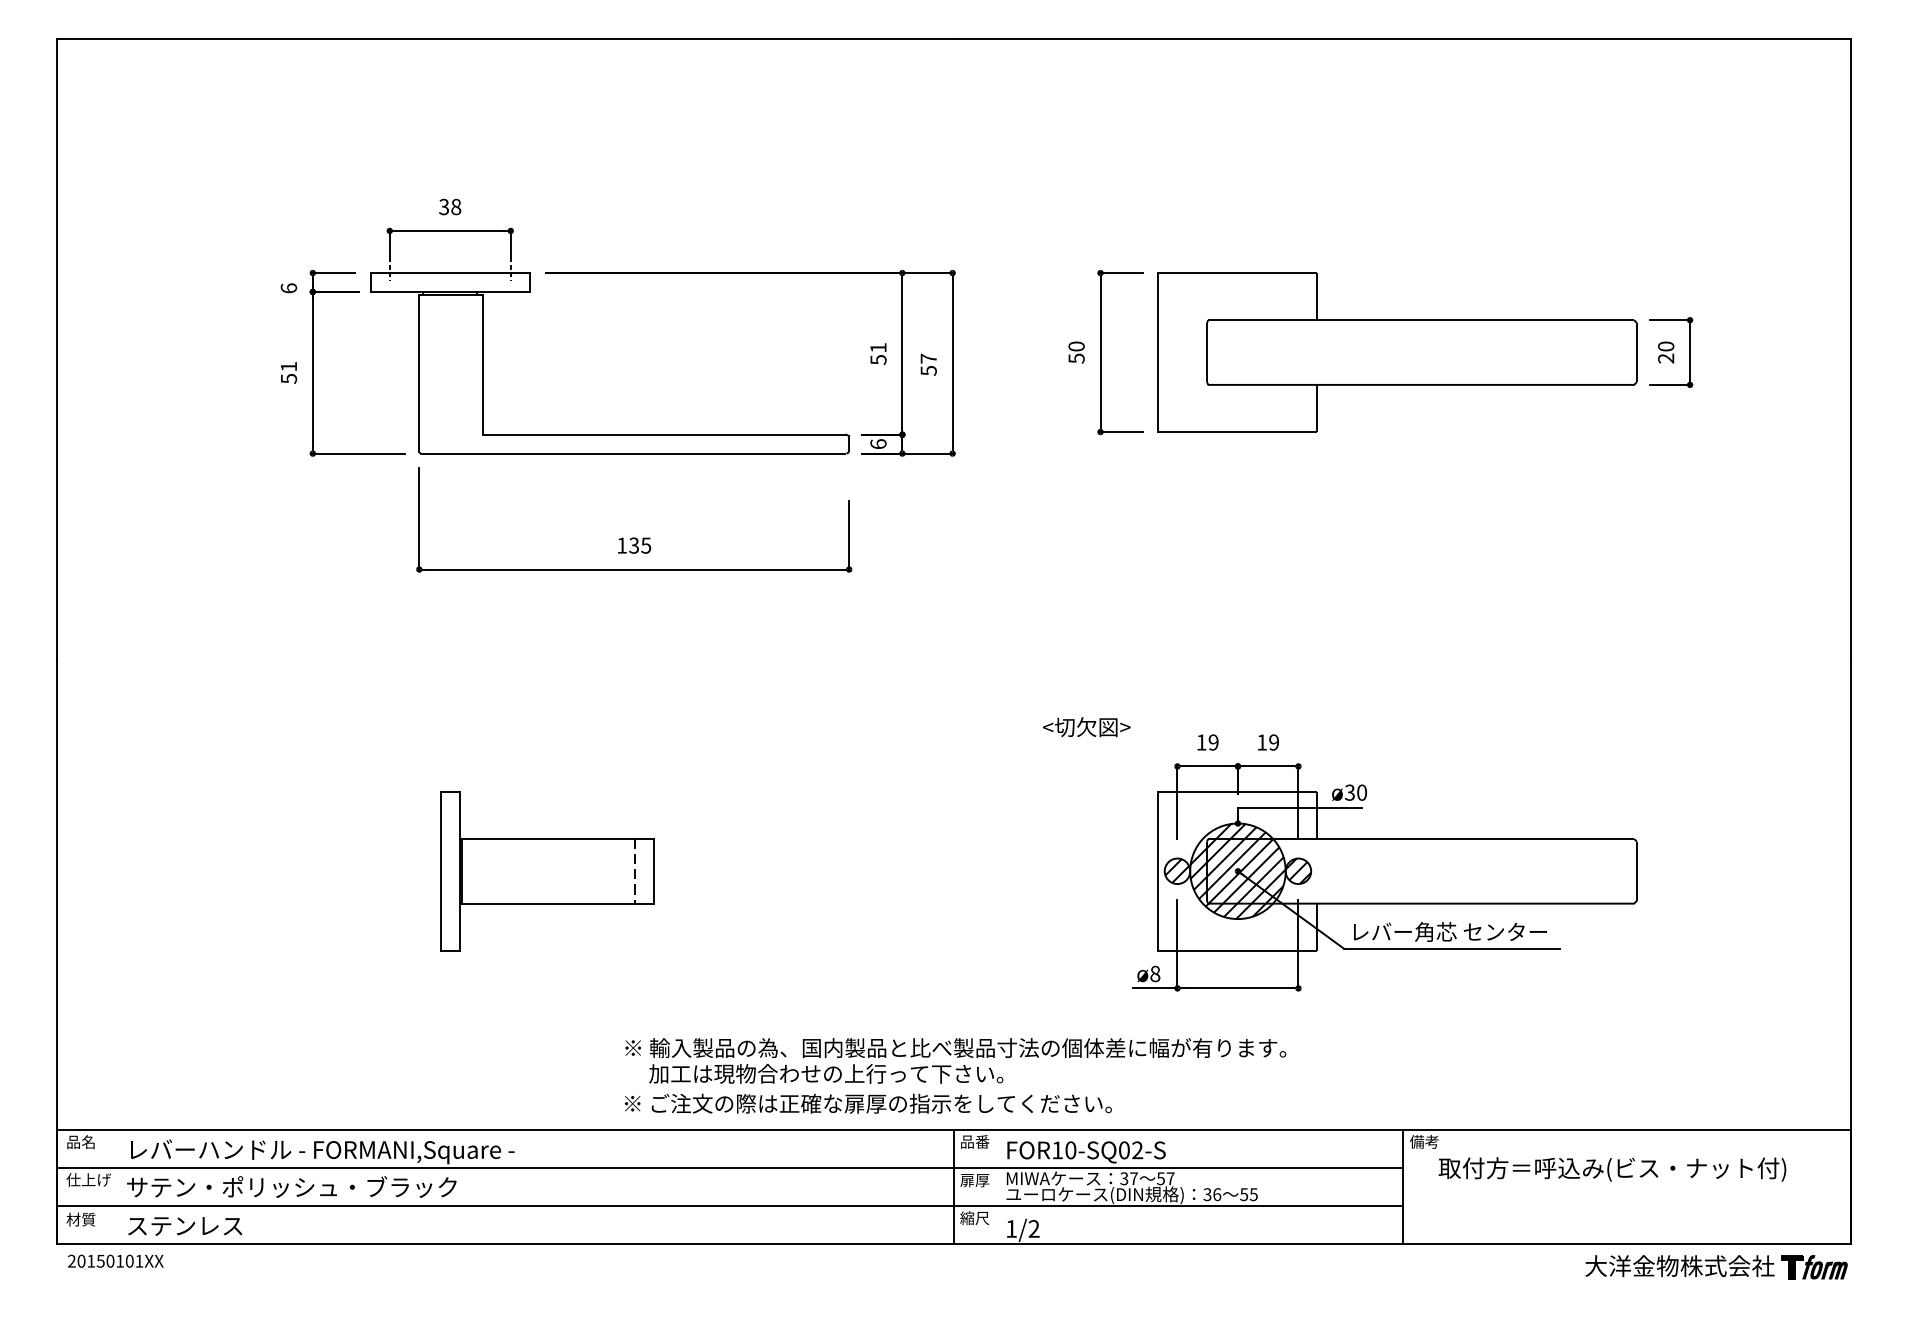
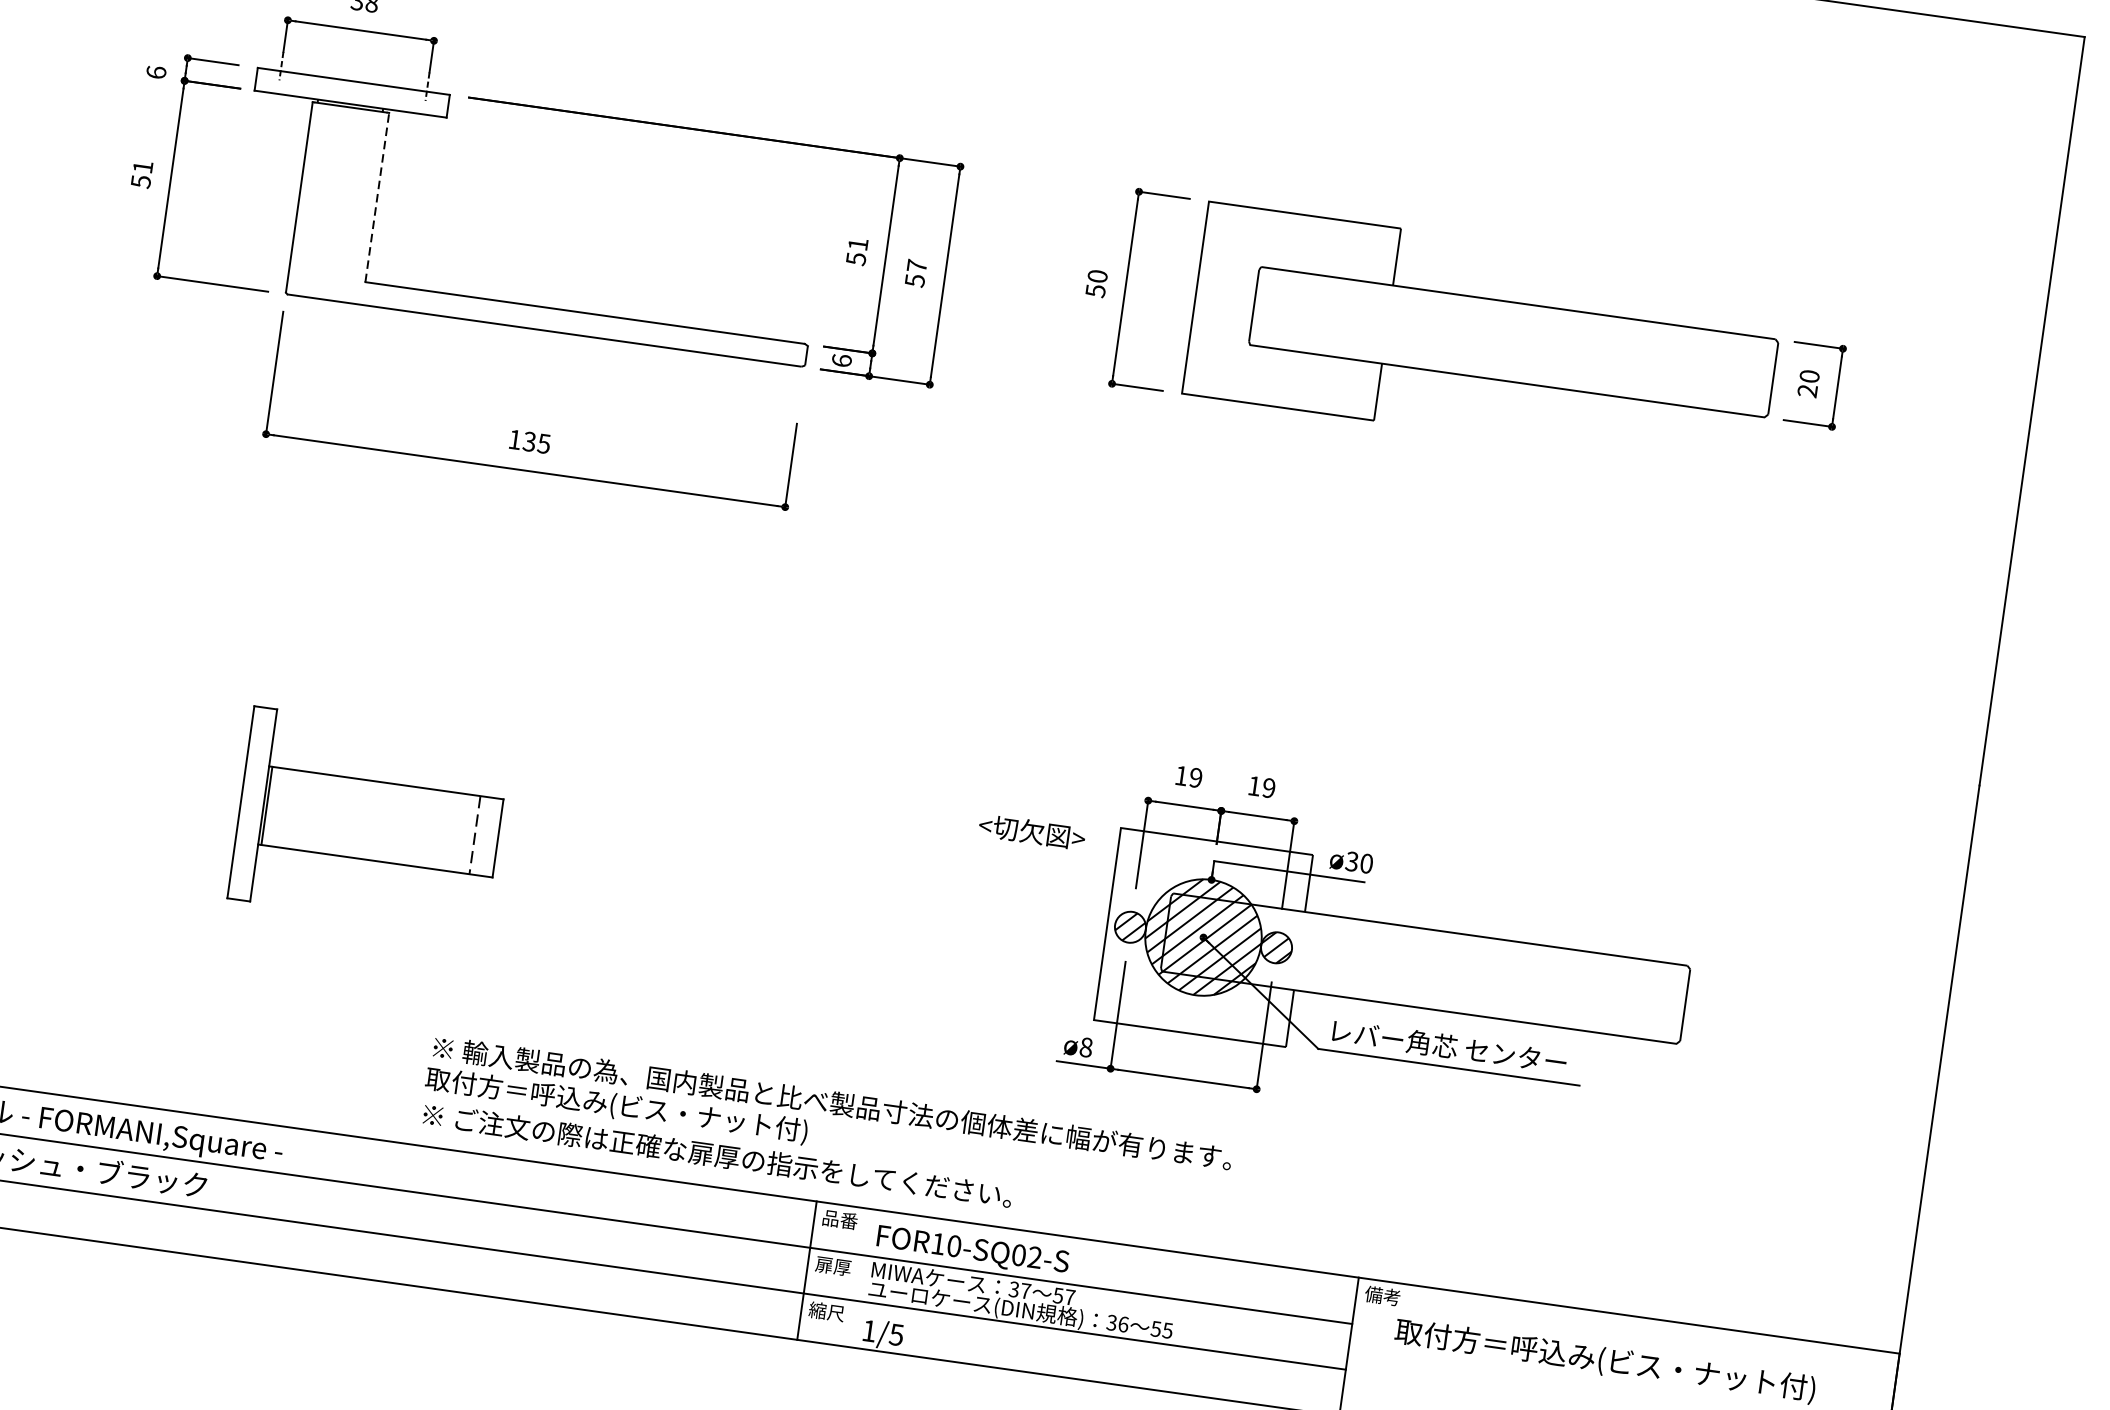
line: (482, 364) -> (377, 197), solid -> dashed
text: (1086, 727) -> (1031, 832), moved
text: (812, 1074) -> (655, 1110), 加工は現物合わせの上行って下さい。 -> 取付方＝呼込み(ビス・ナット付)
text: (1033, 1228) -> (895, 1334), 1/2 -> 1/5

